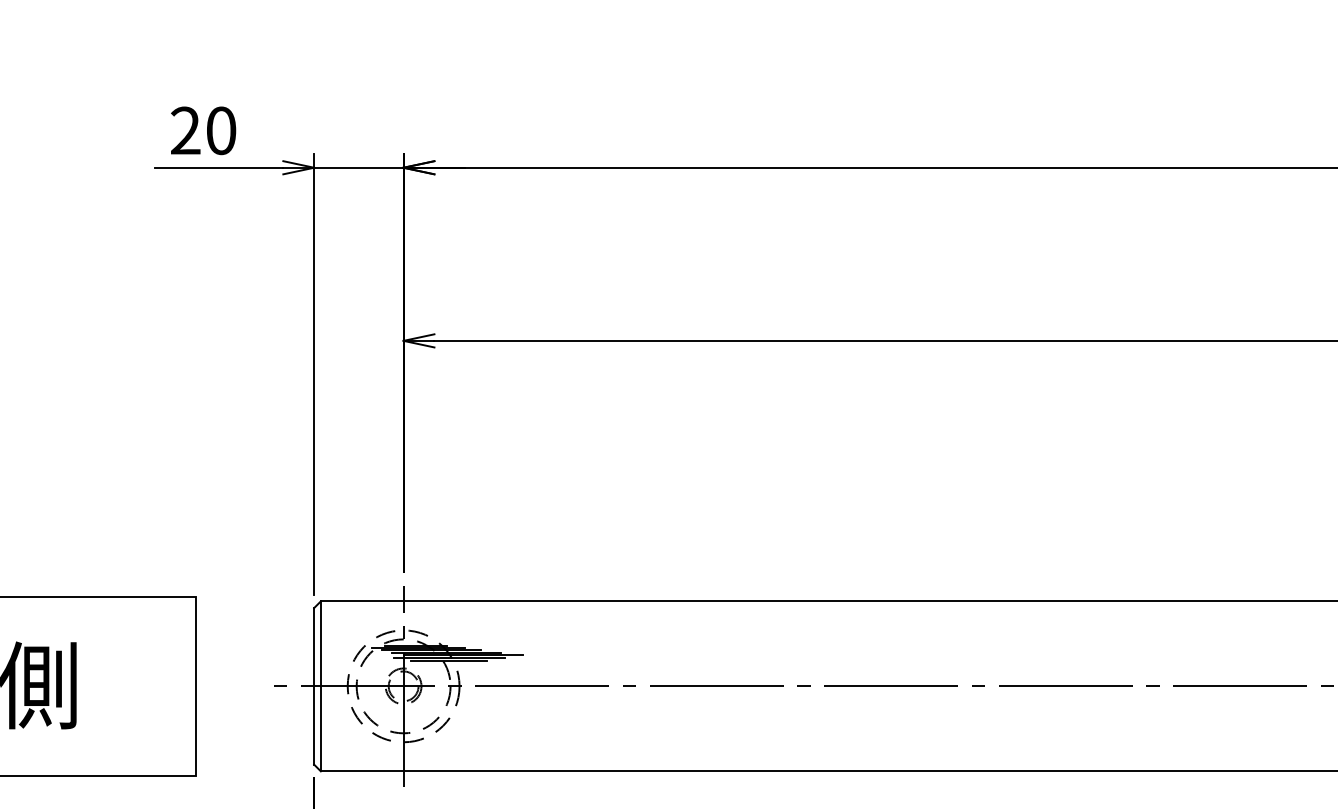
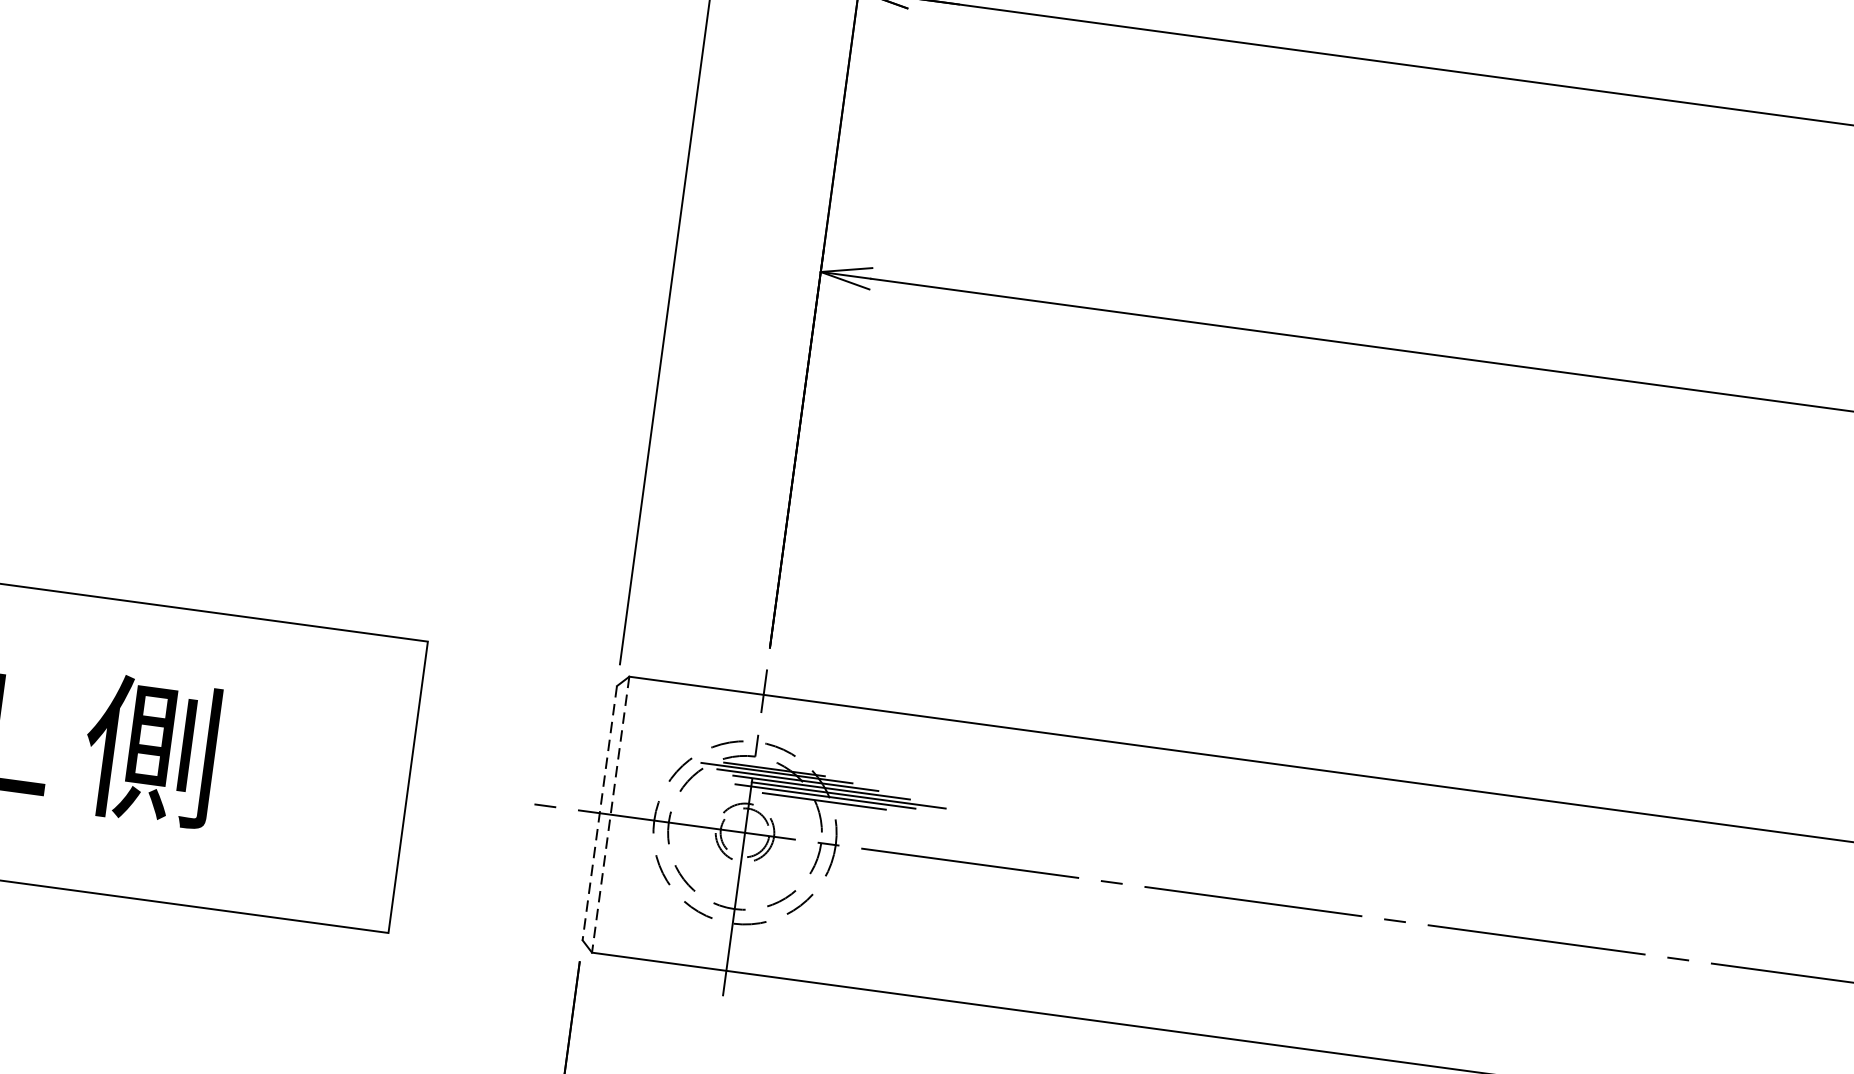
line: (314, 686) -> (600, 813), solid -> dashed
line: (320, 686) -> (610, 814), solid -> dashed

